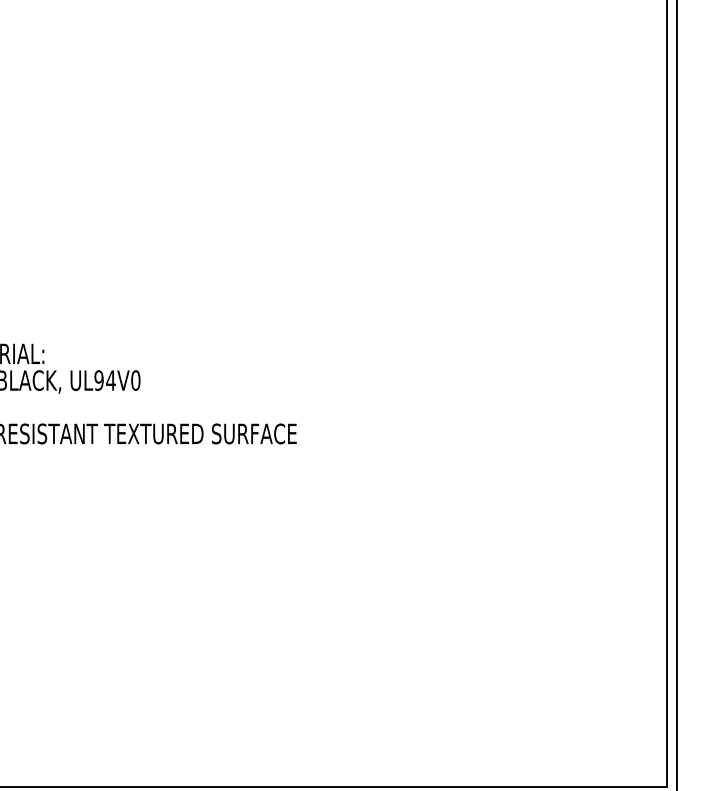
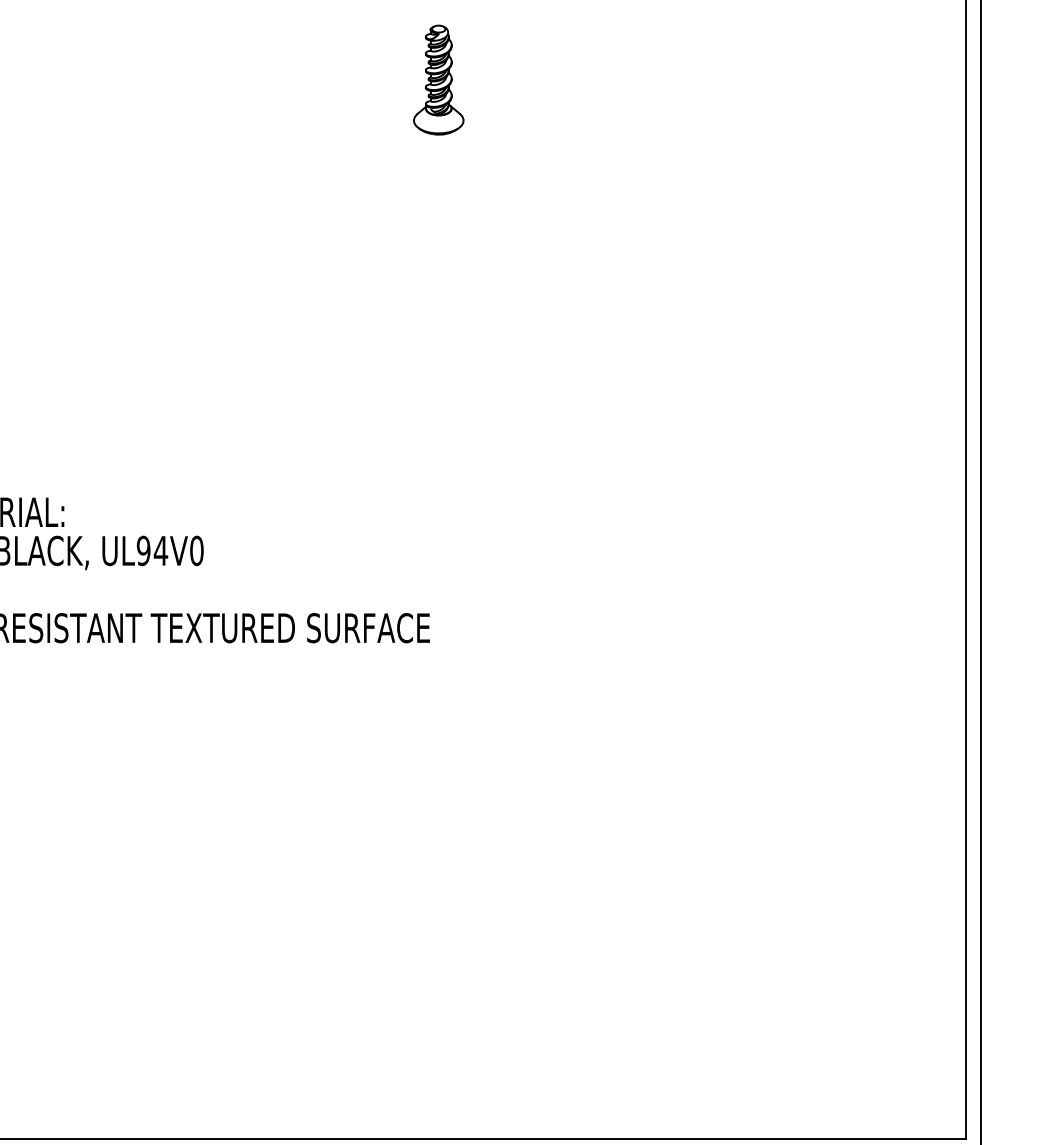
part: (302, 55) -> (438, 80), added

